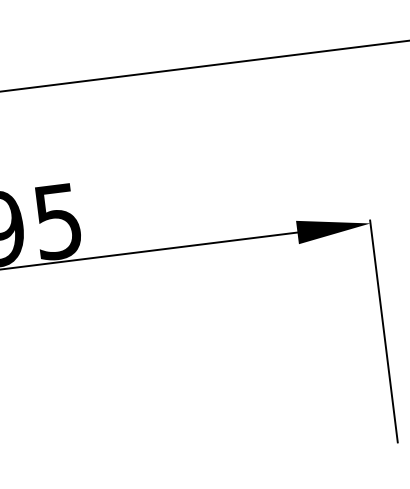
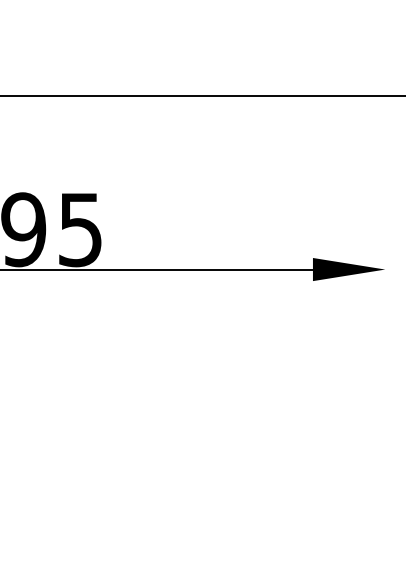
line: (384, 331) -> (385, 376), removed

